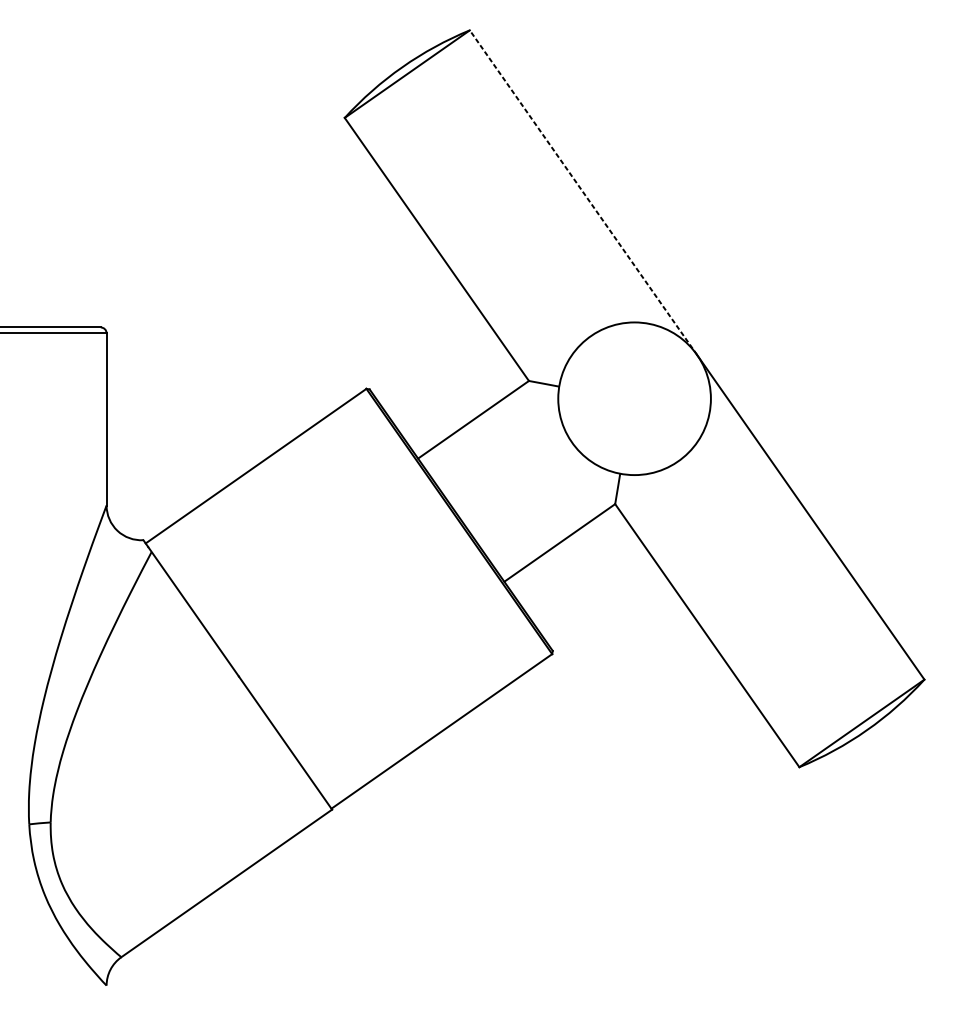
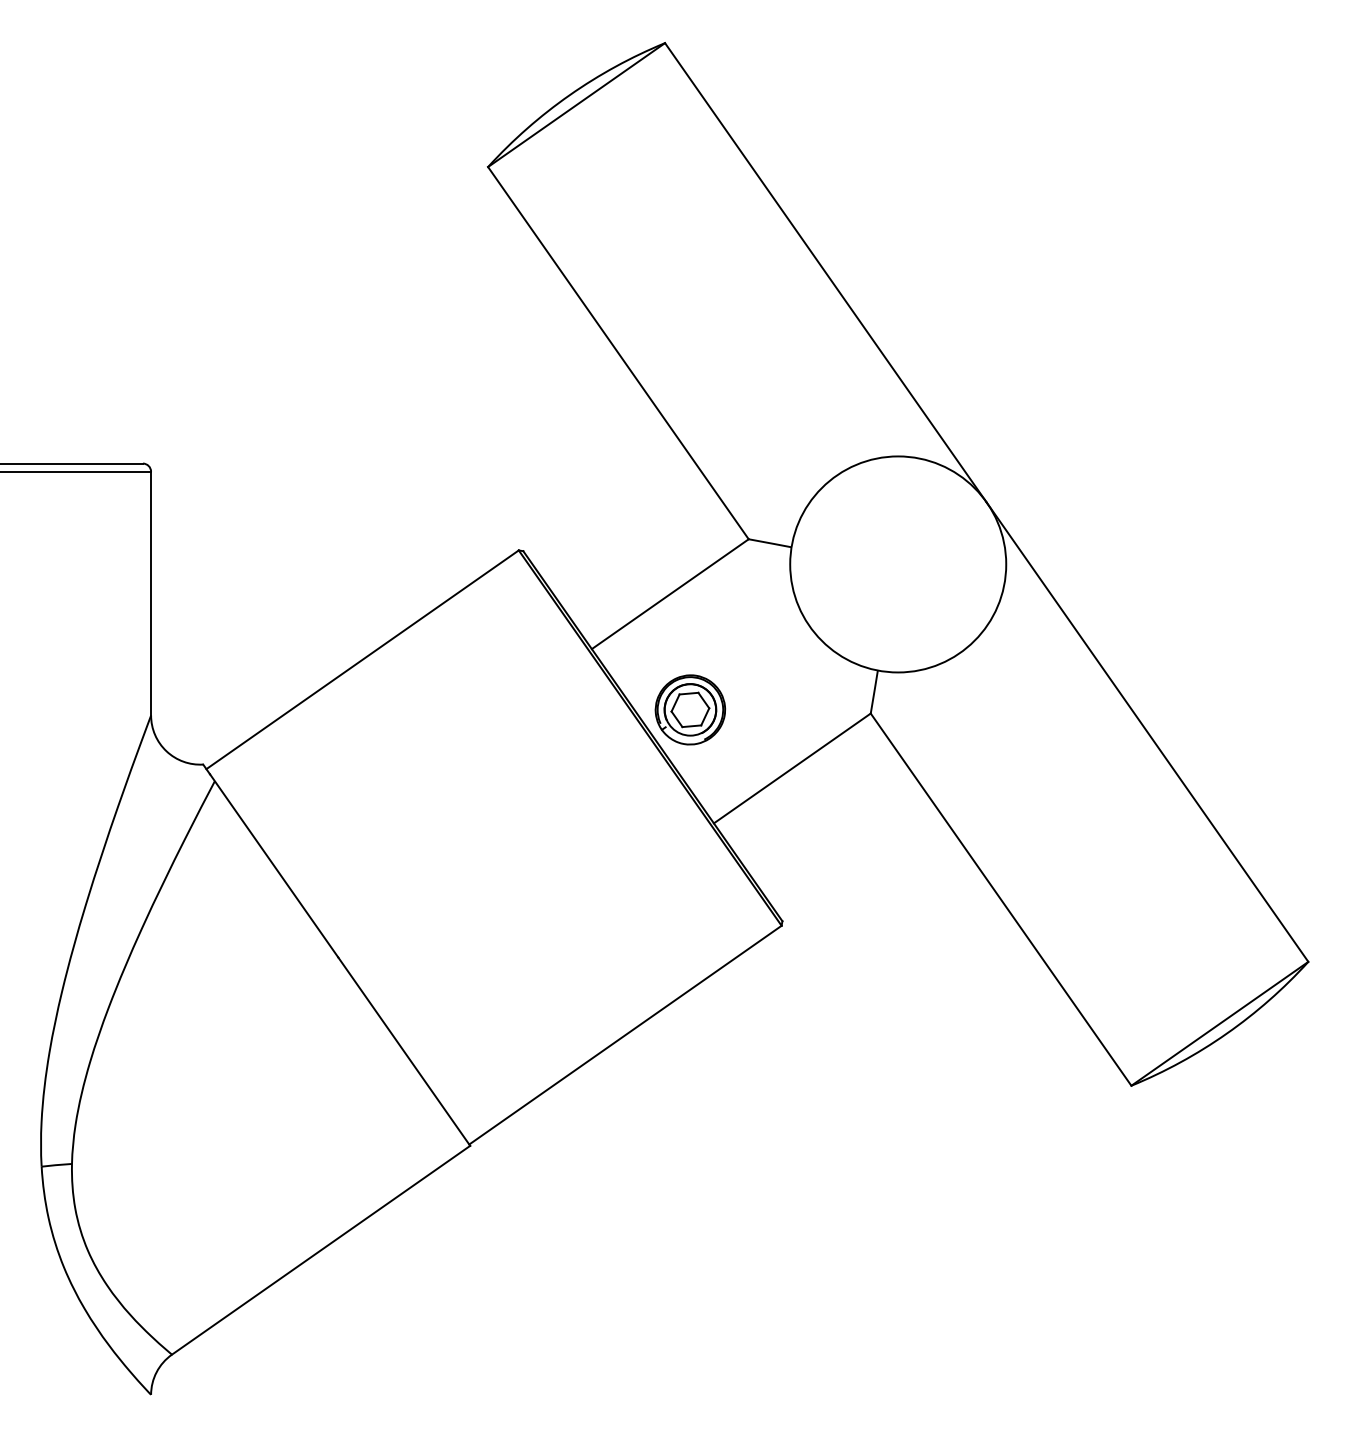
line: (583, 192) -> (825, 272), dashed -> solid
part: (487, 501) -> (690, 709), added

